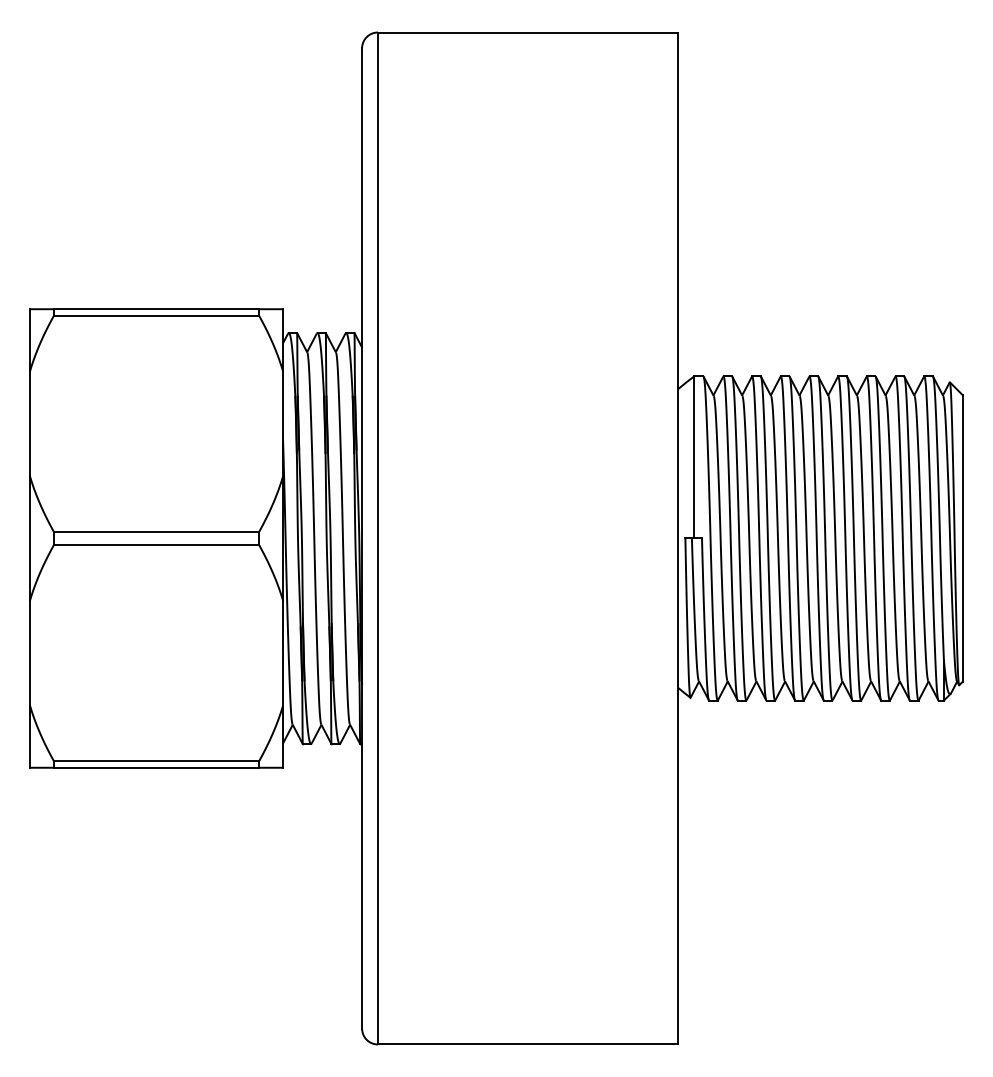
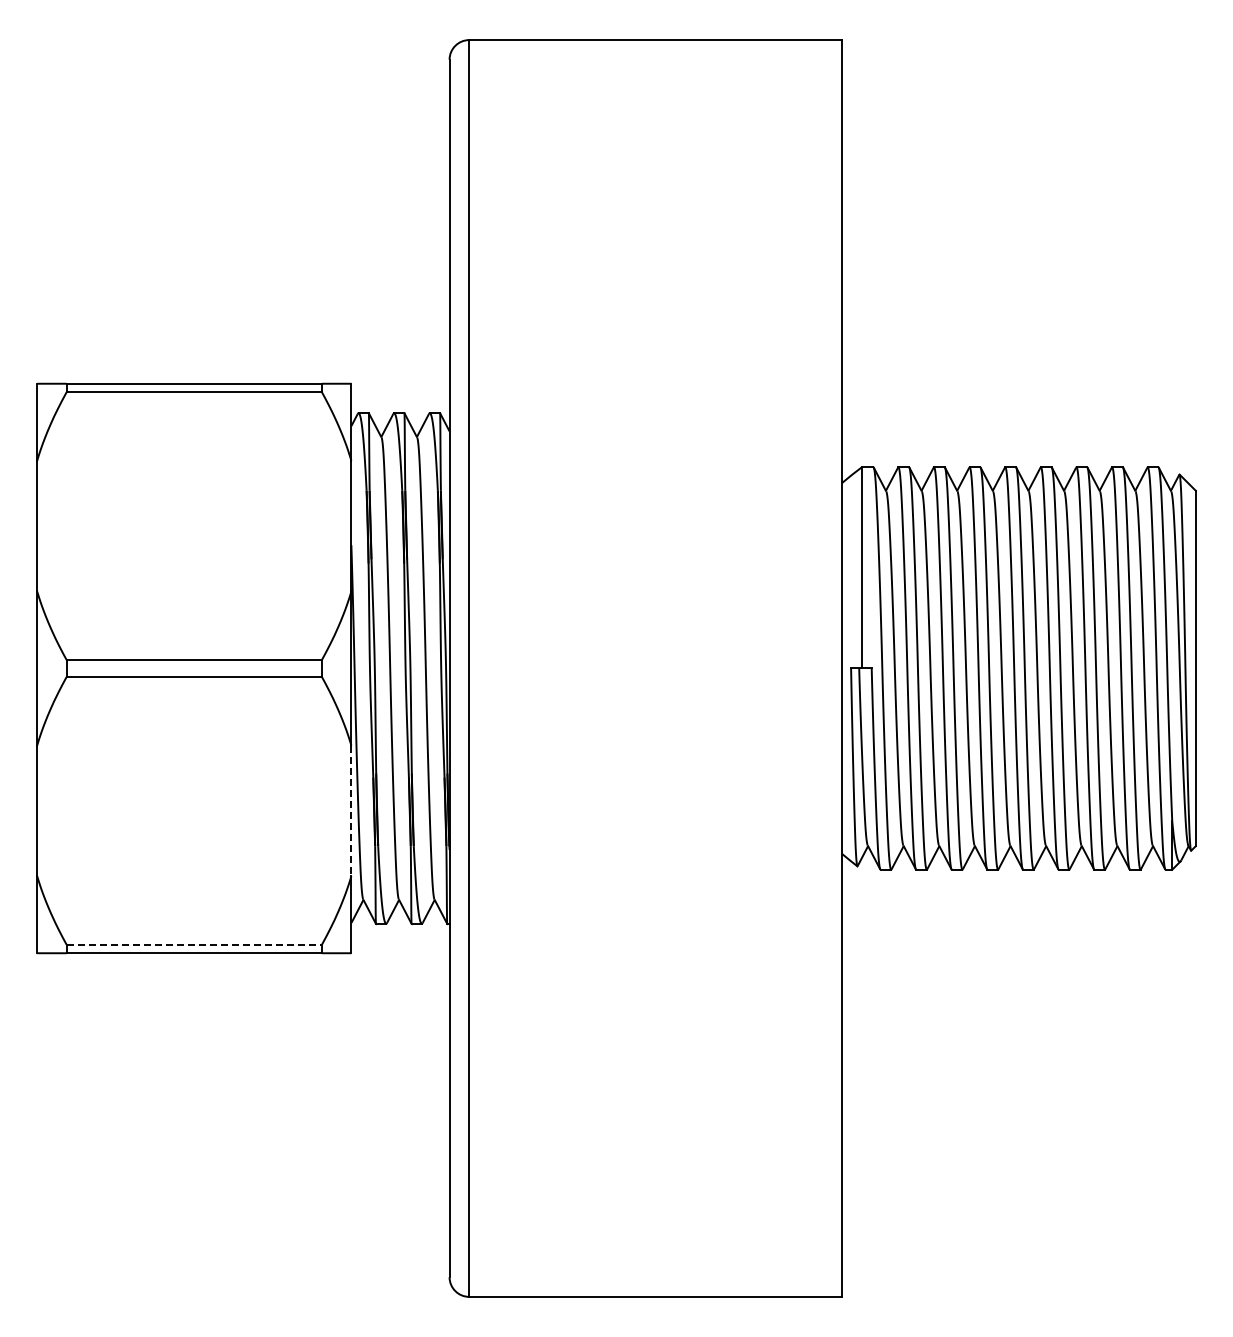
line: (283, 653) -> (351, 811), solid -> dashed
line: (156, 760) -> (194, 944), solid -> dashed

